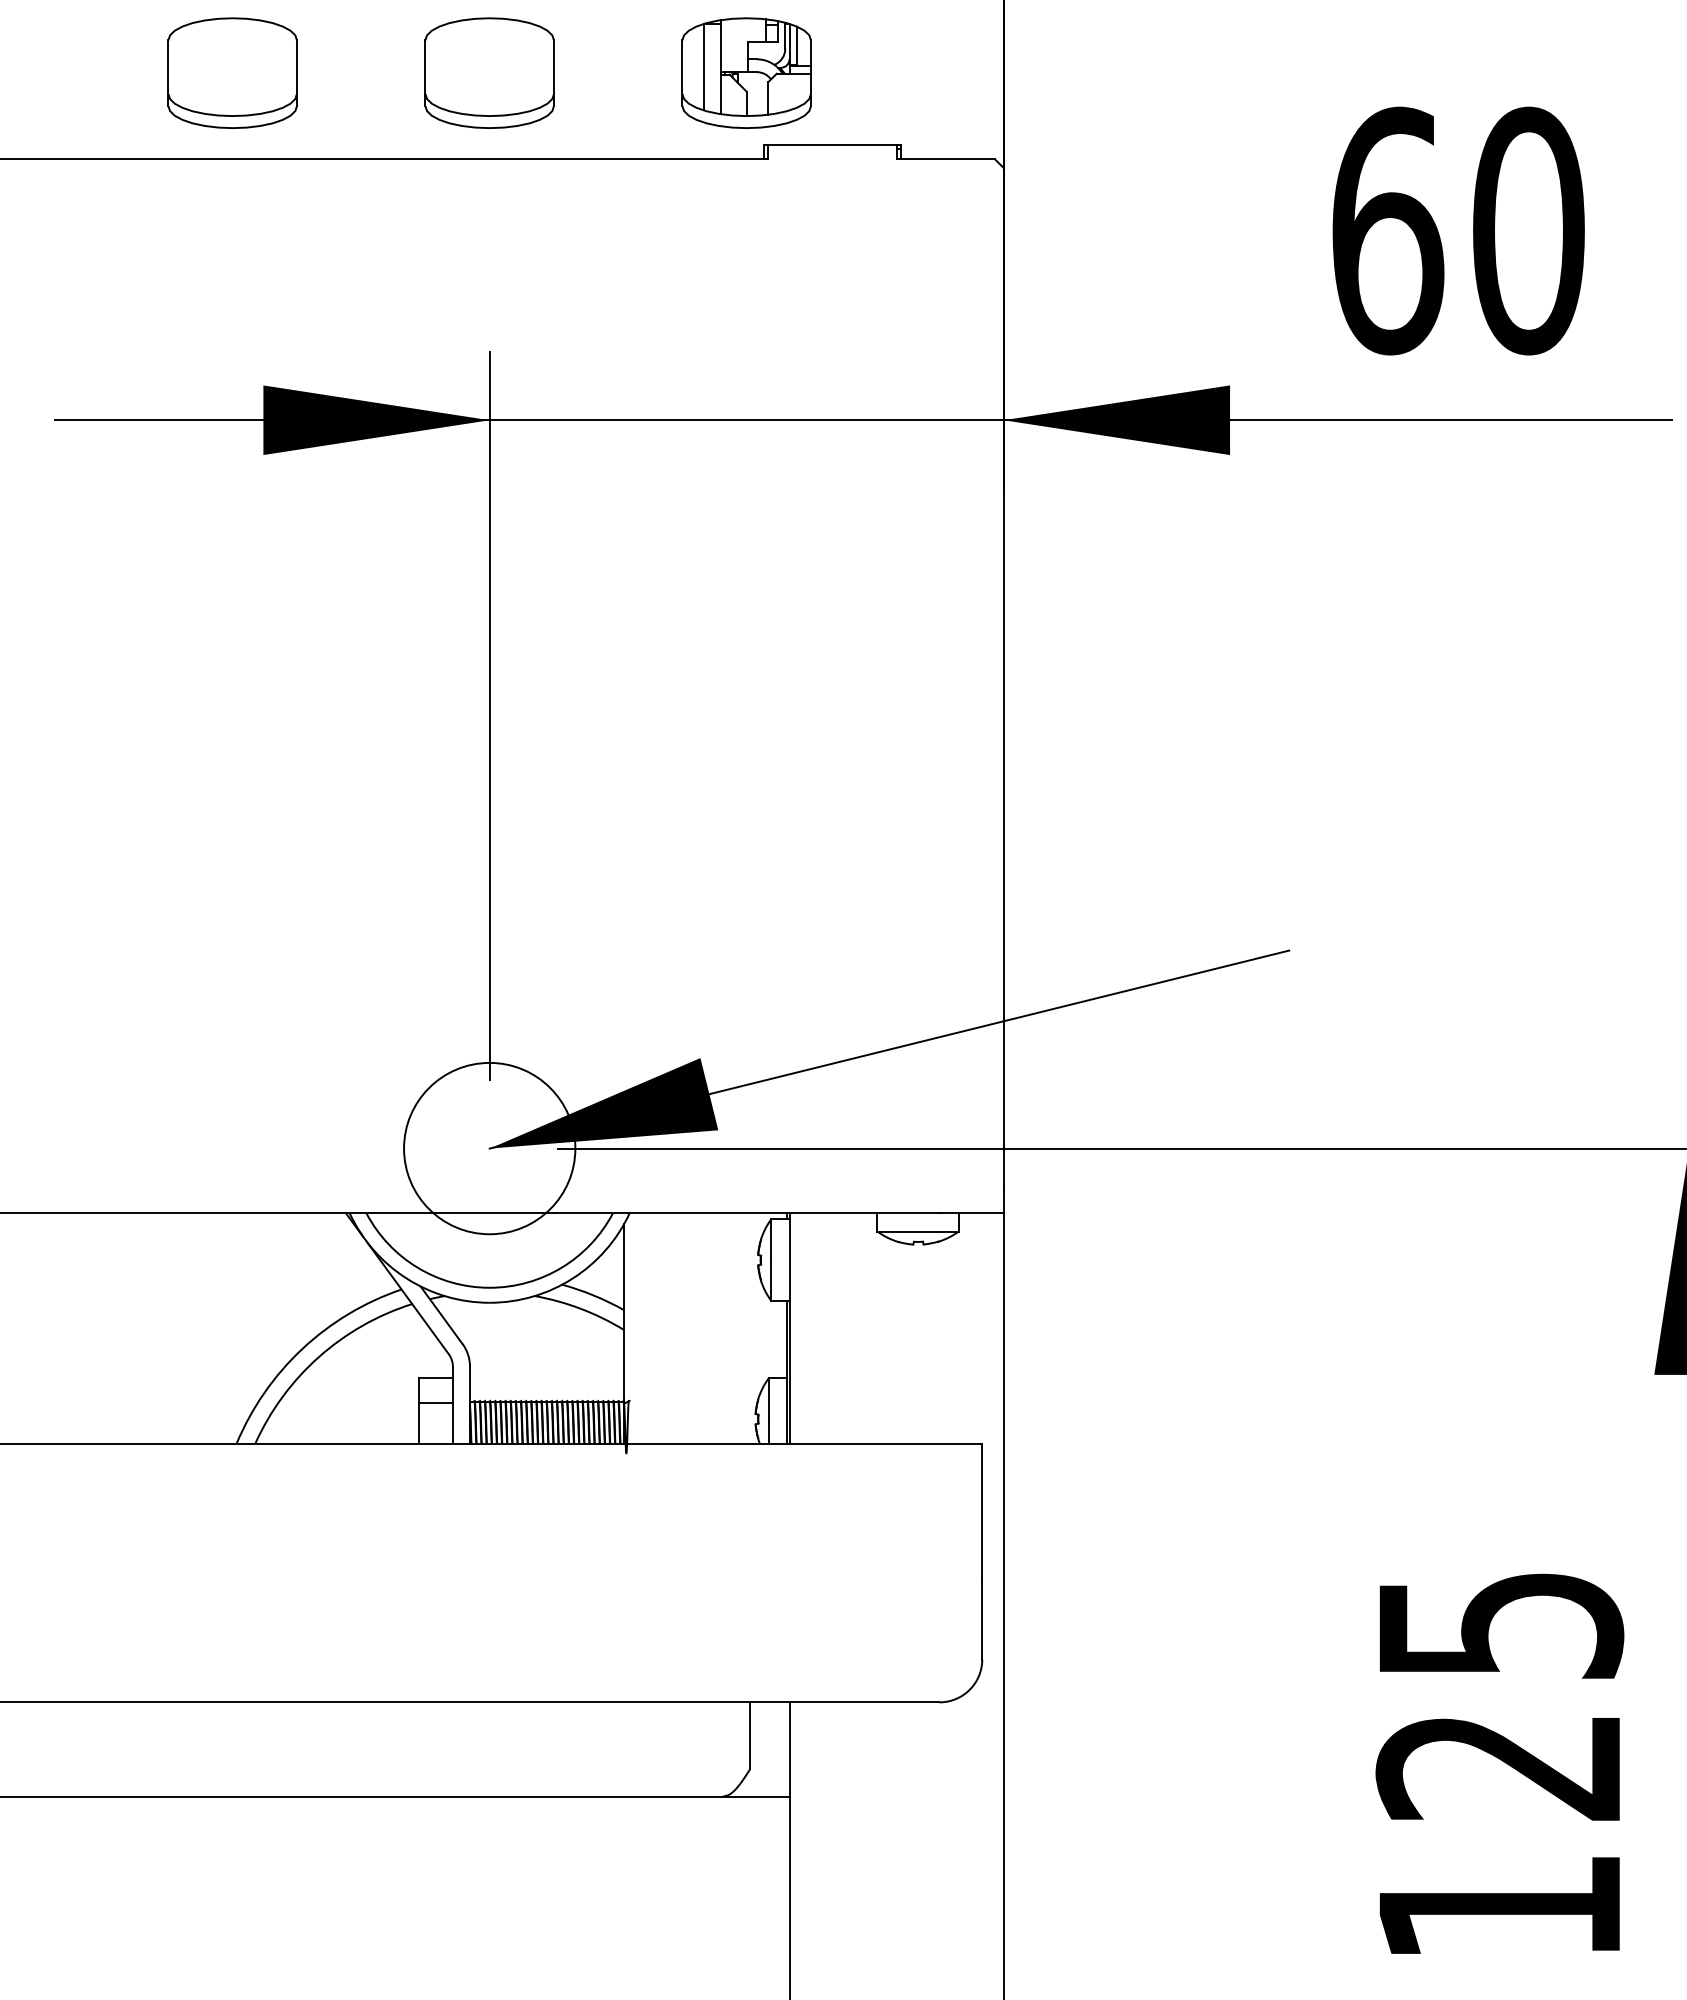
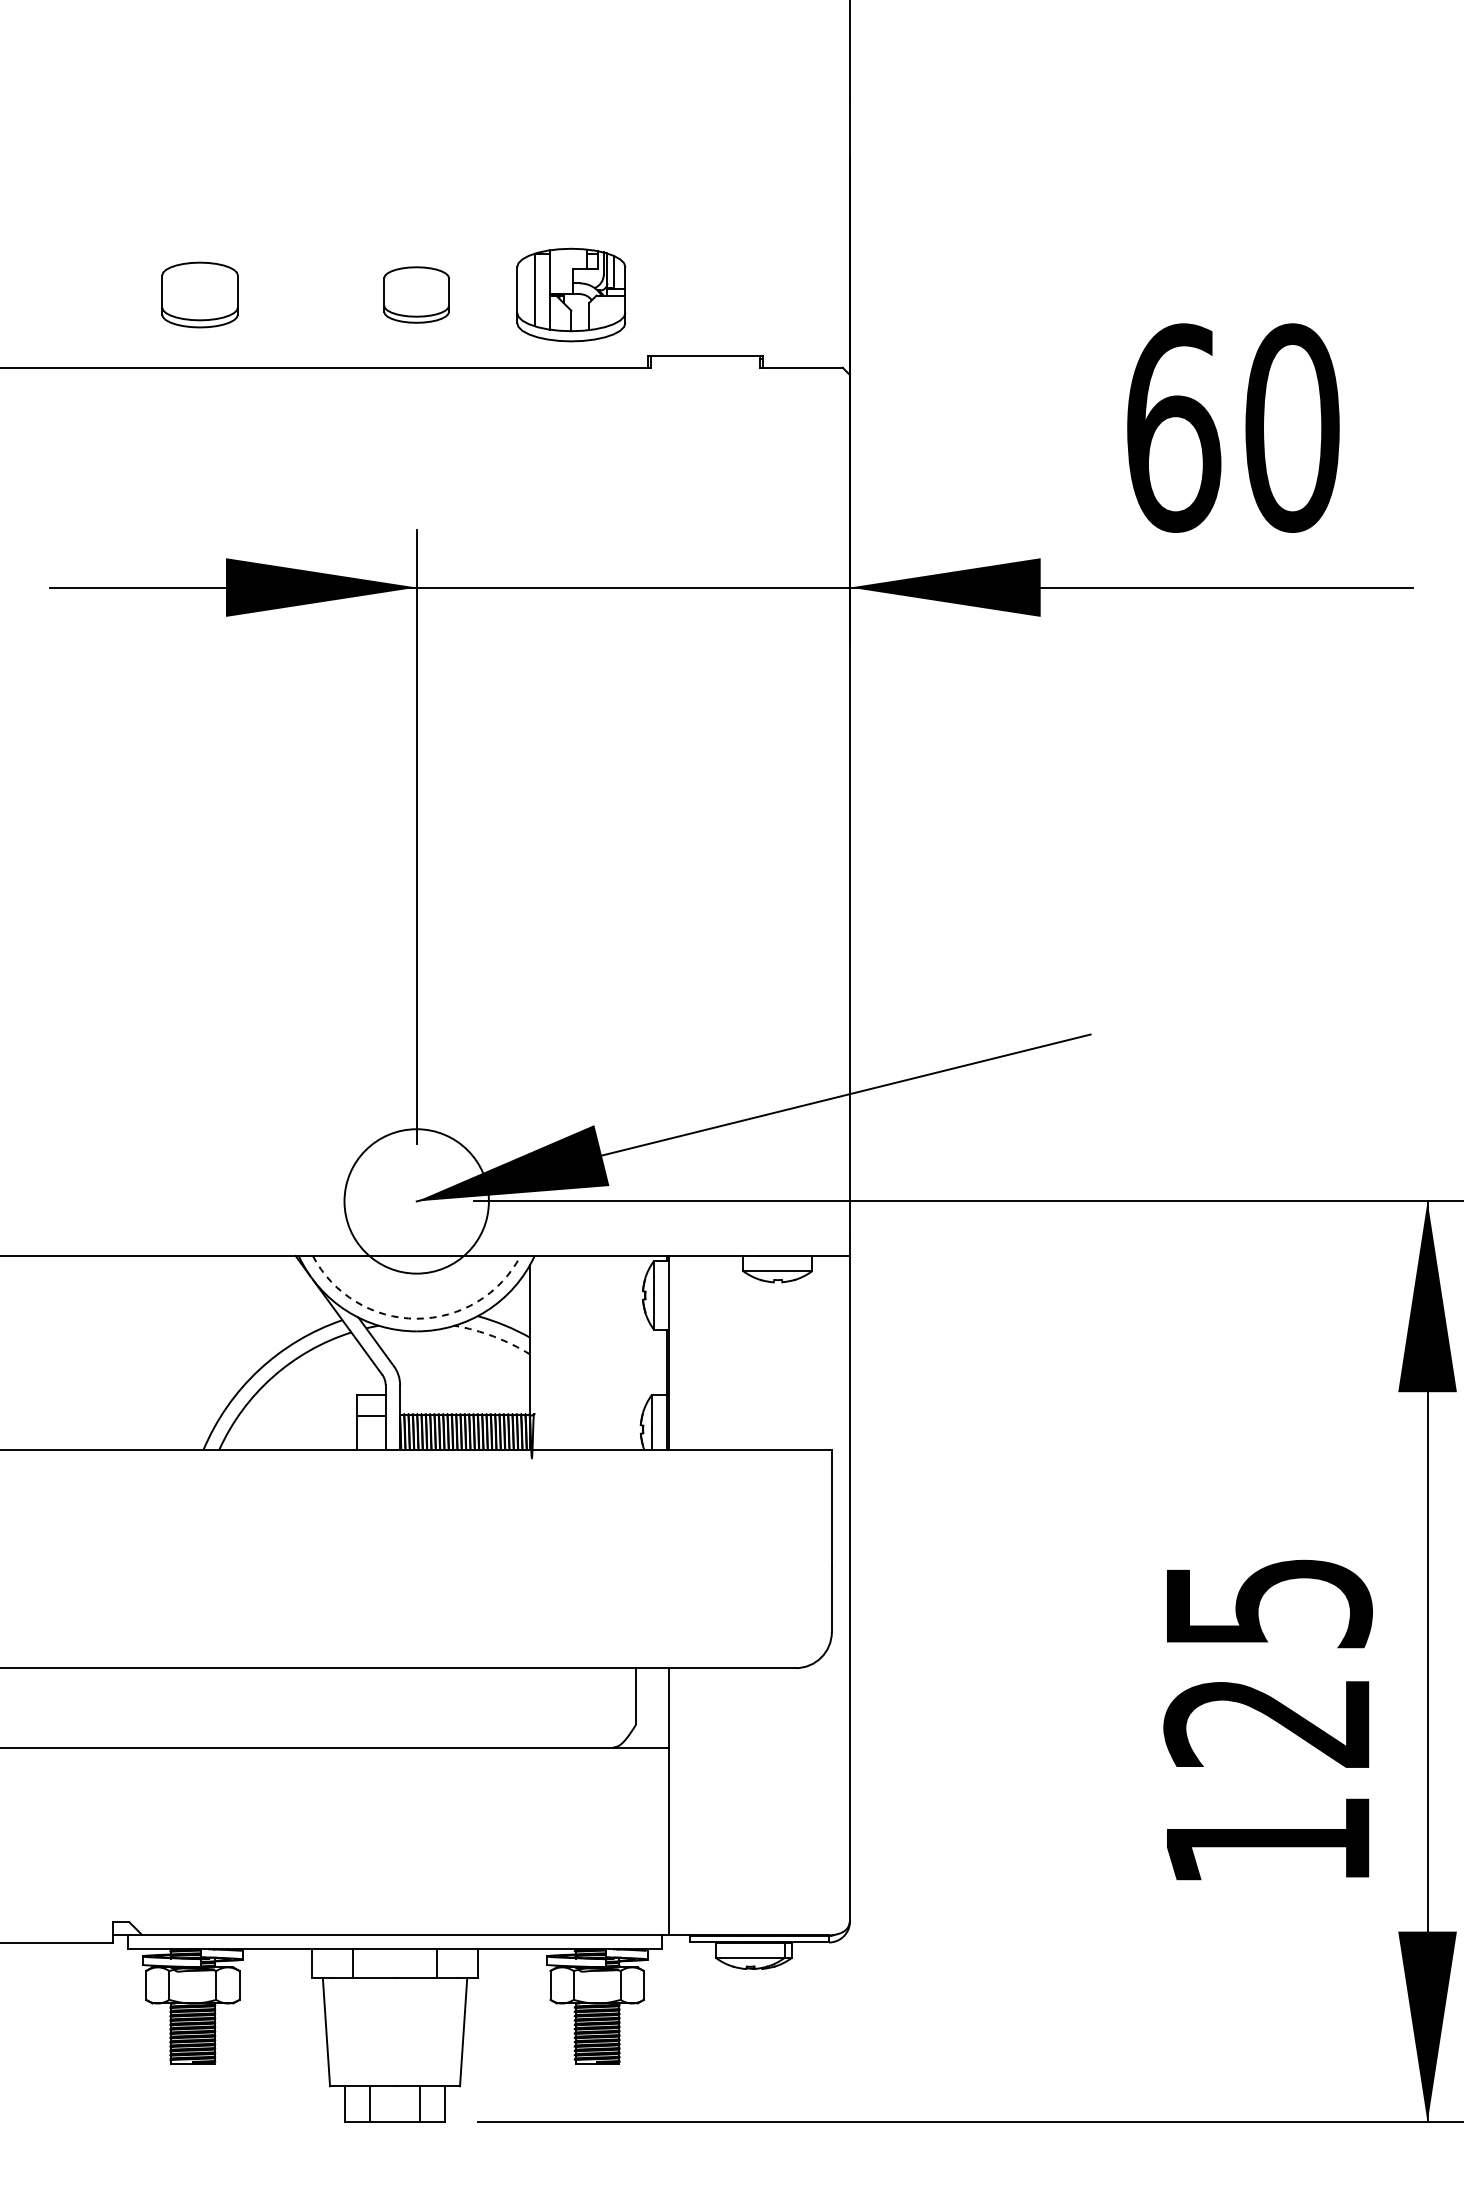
part: (231, 72) -> (199, 294), size x0.7
part: (489, 72) -> (416, 294), size x0.6
part: (746, 72) -> (571, 294), moved
arc: (489, 1287) -> (416, 1318), solid -> dashed
arc: (580, 1308) -> (493, 1336), solid -> dashed

